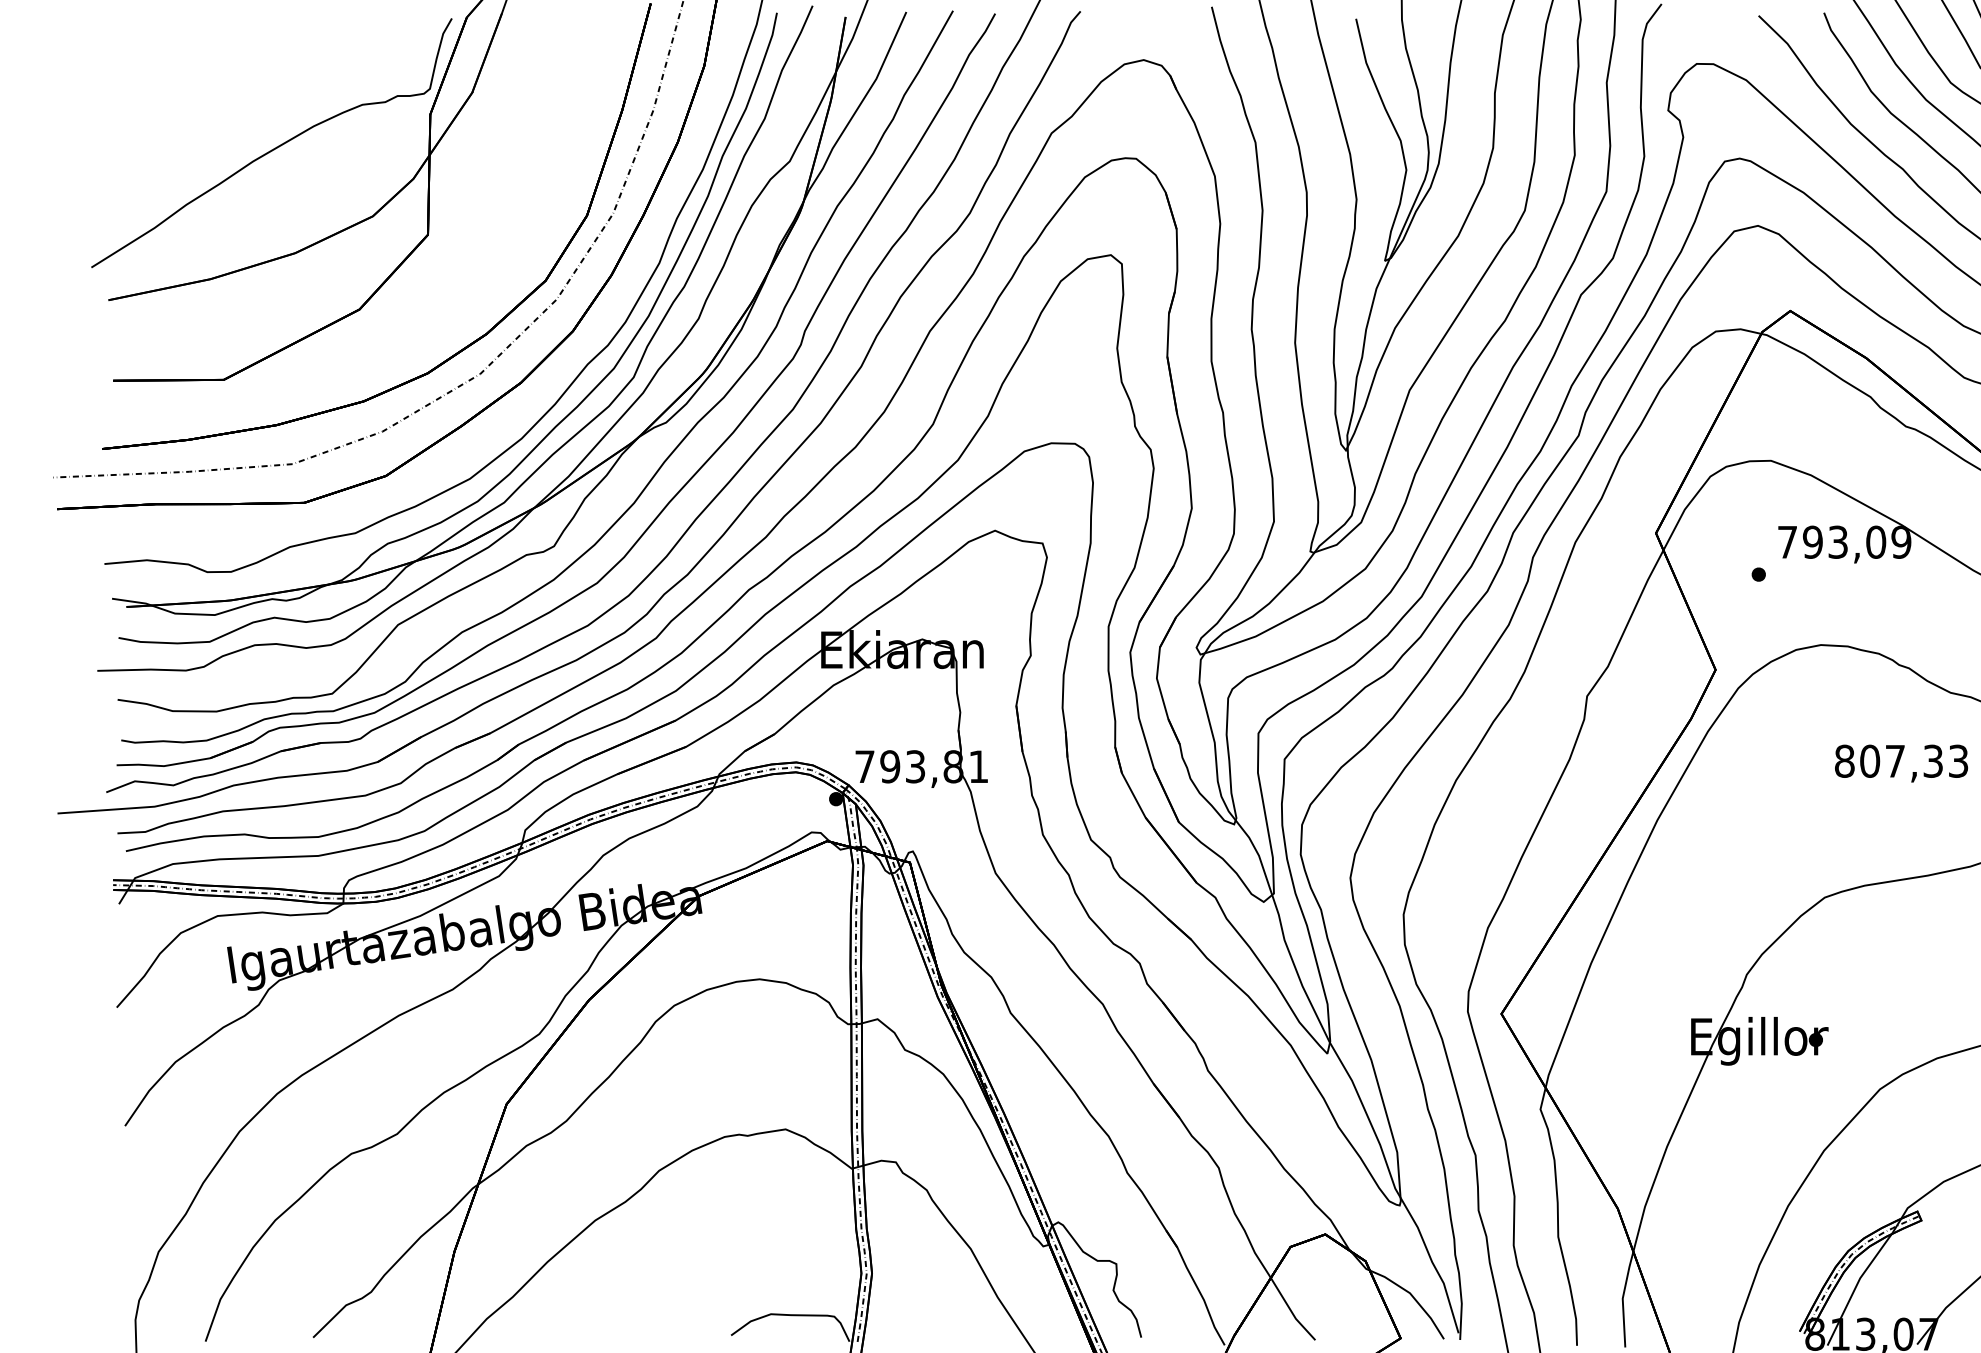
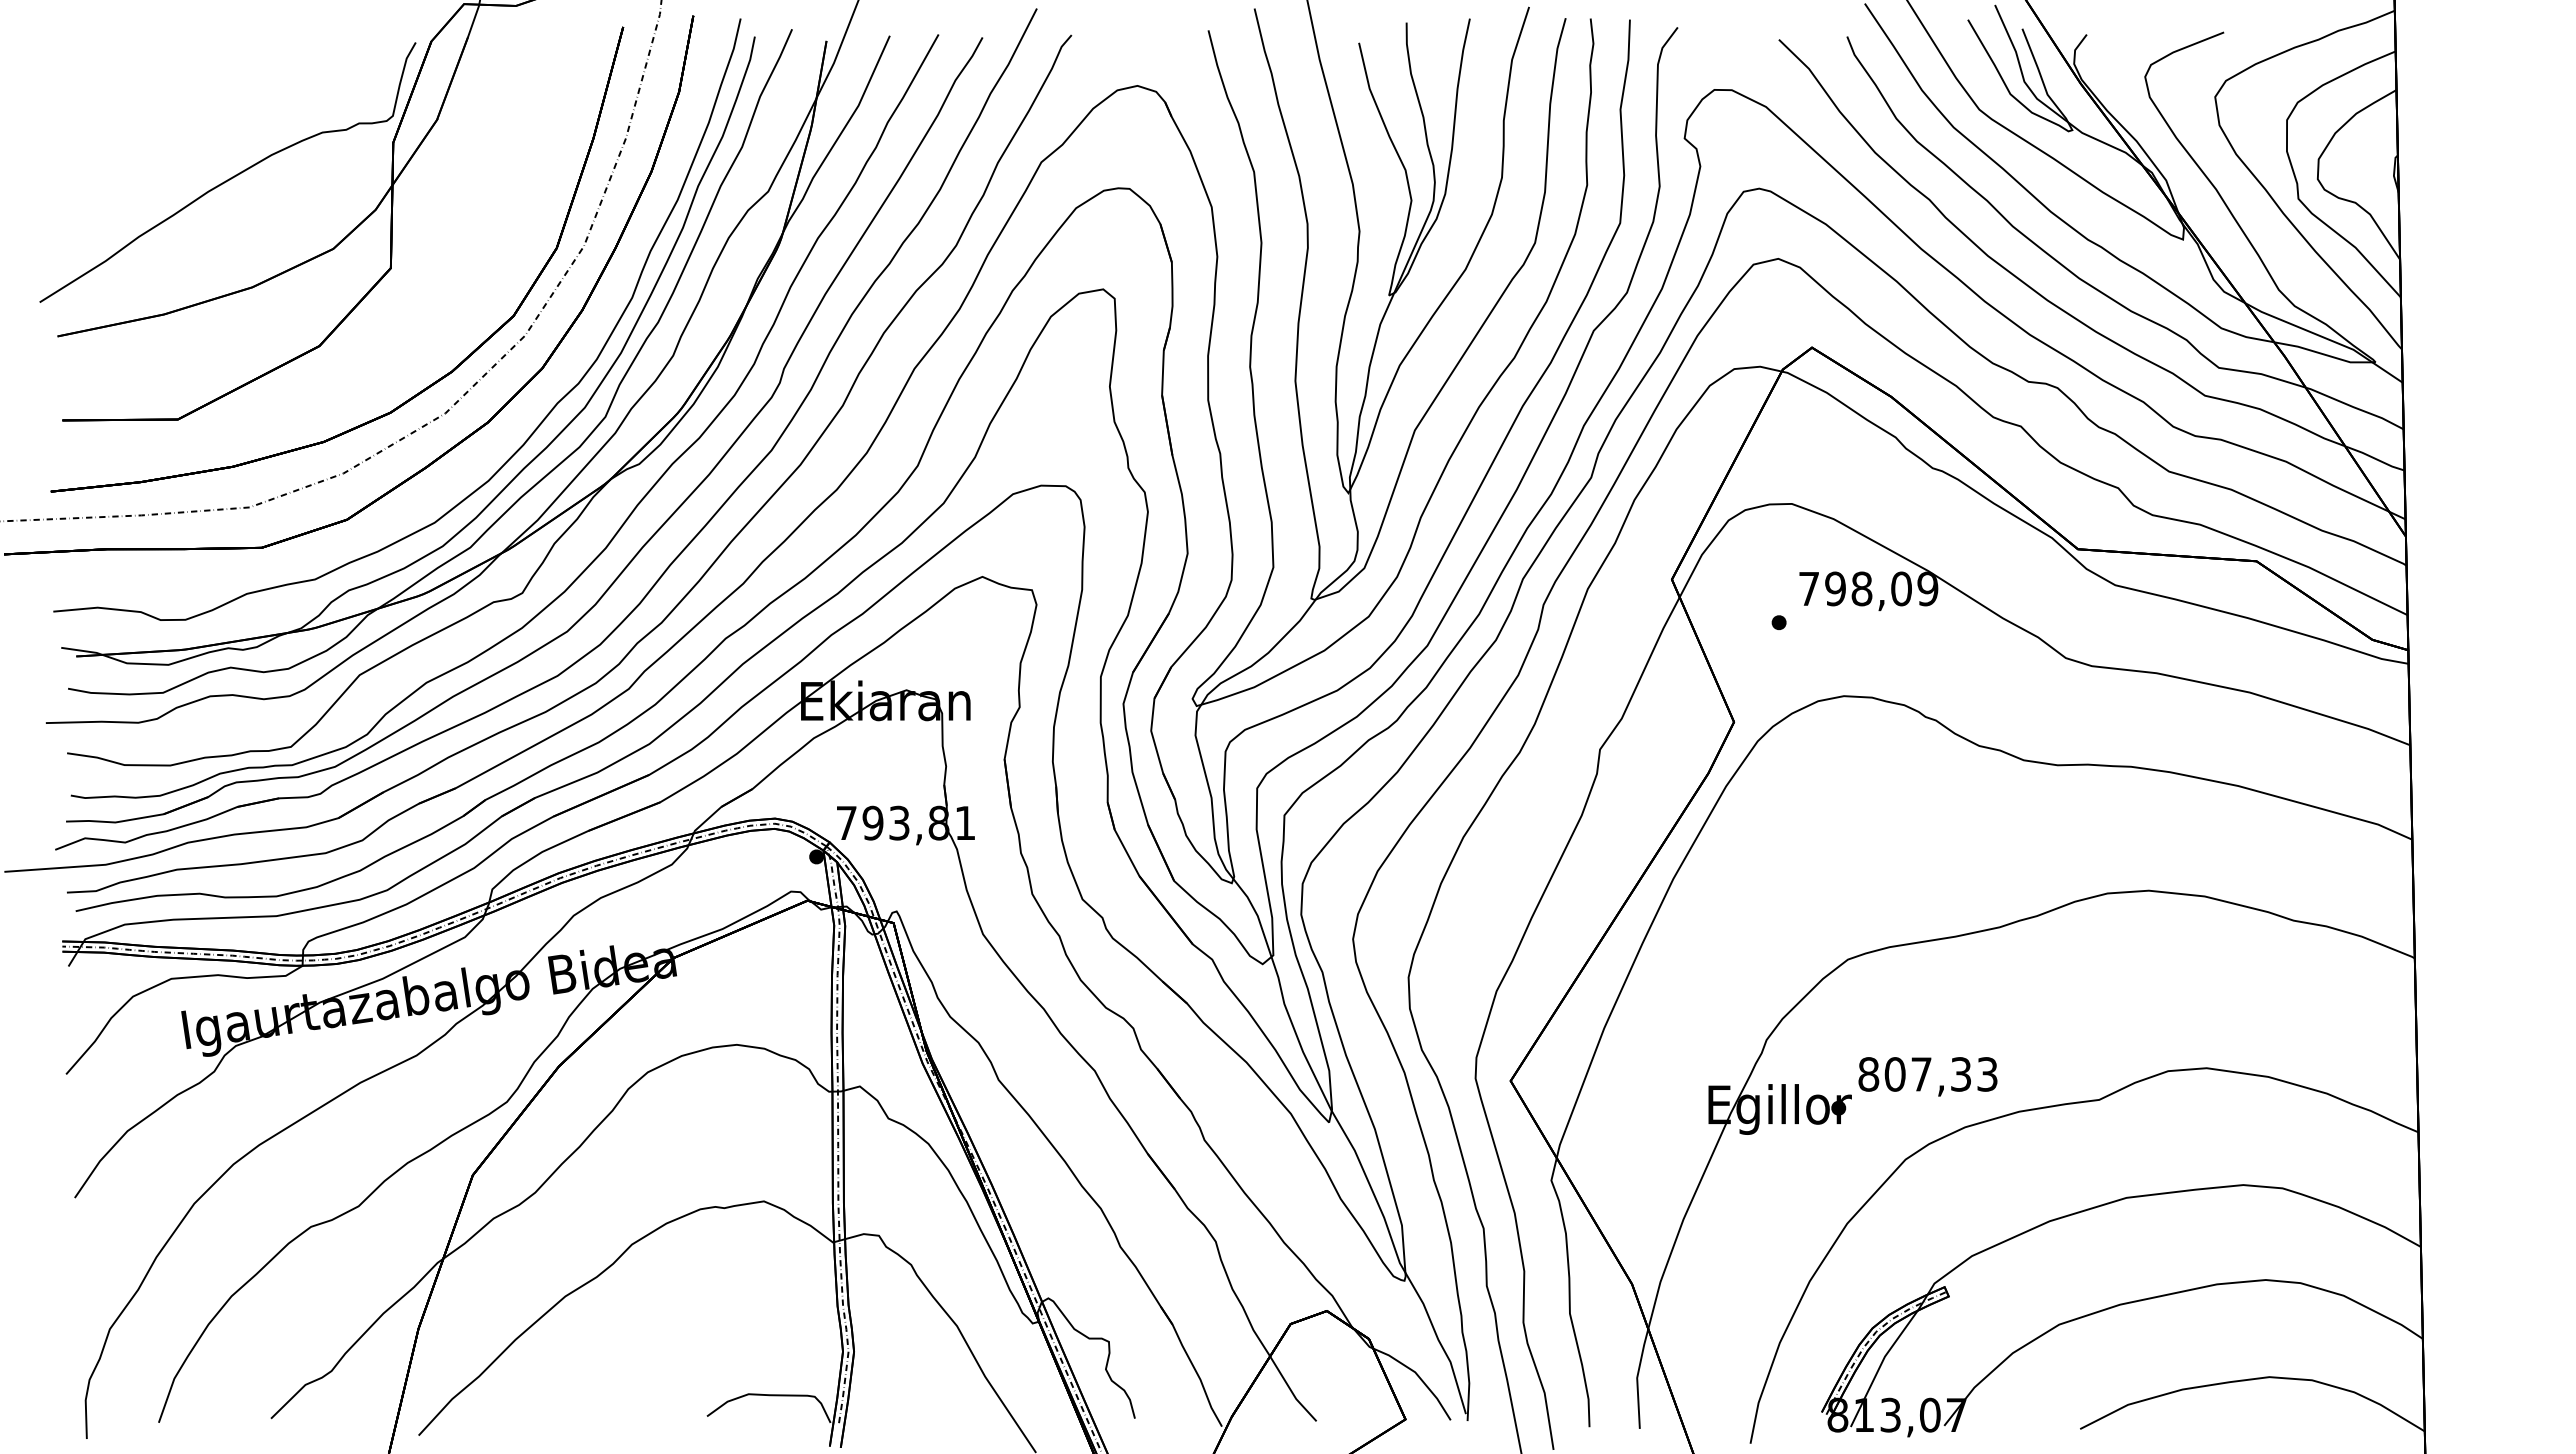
text: (1837, 541) -> (1861, 588), 793,09 -> 798,09
text: (1901, 763) -> (1927, 1076), moved

